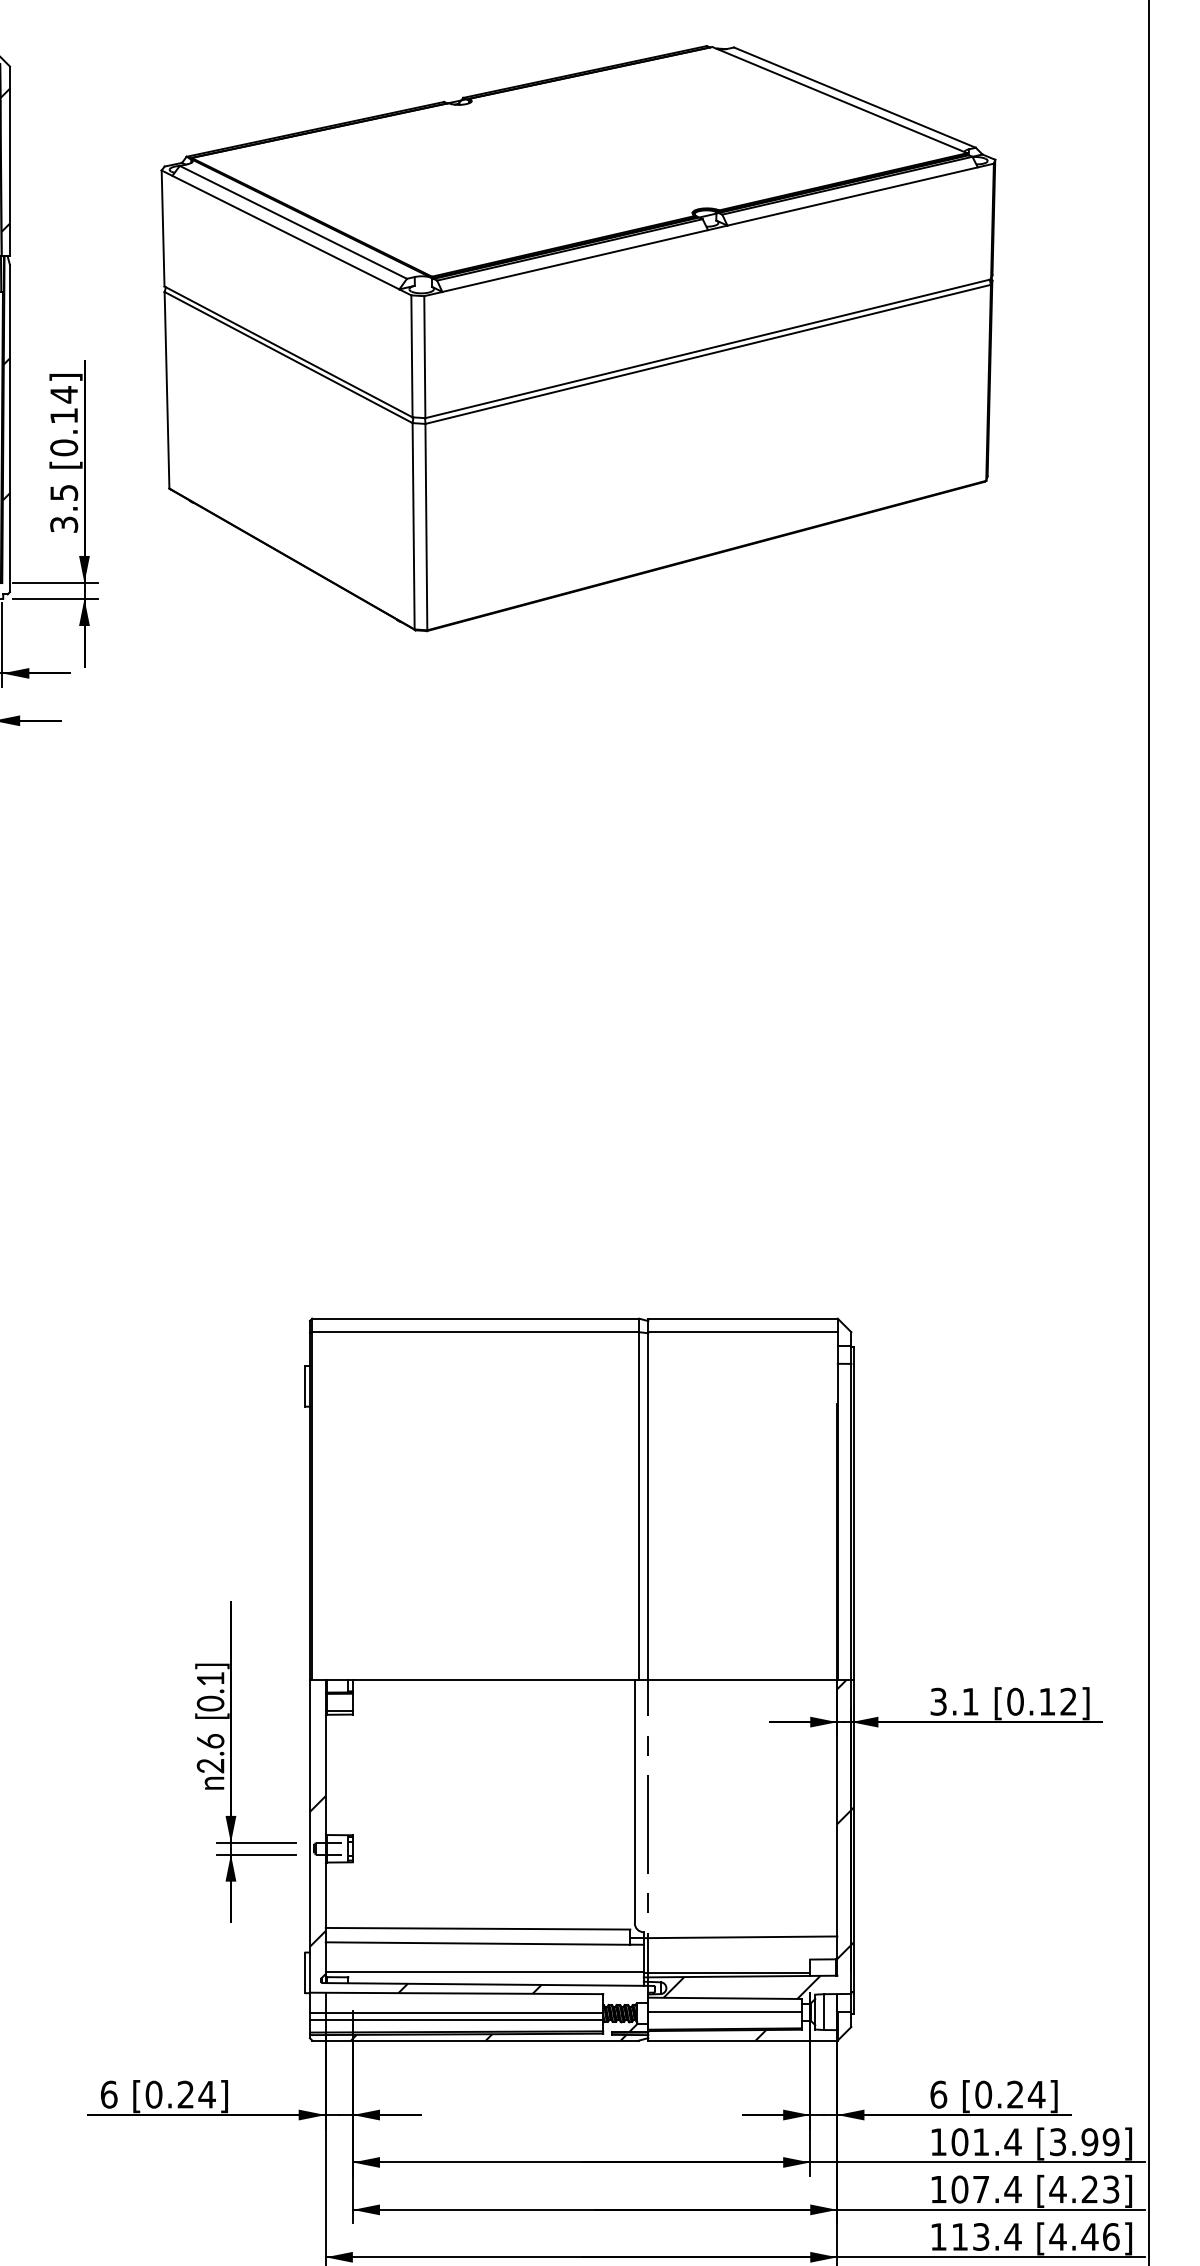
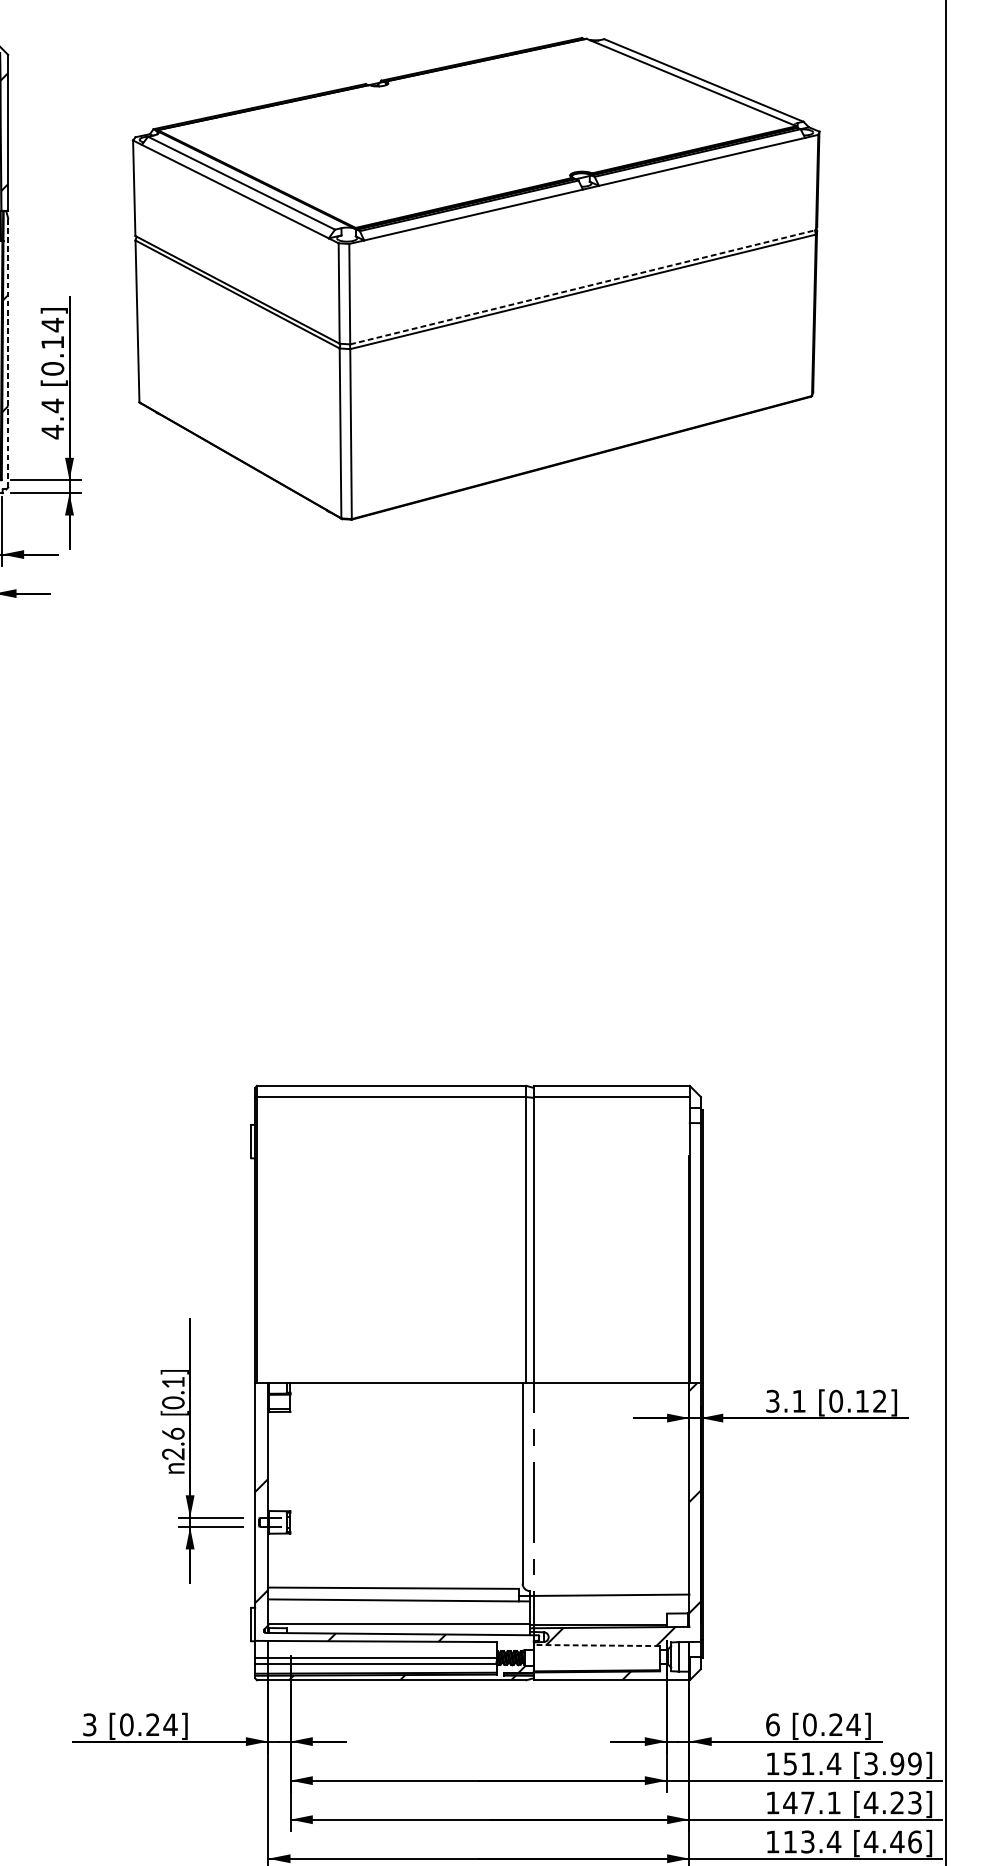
line: (708, 348) -> (583, 287), solid -> dashed
line: (9, 428) -> (7, 352), solid -> dashed
text: (64, 508) -> (53, 418), 3.5 -> 4.4
line: (725, 1998) -> (597, 1645), solid -> dashed
line: (724, 2012) -> (596, 1657), removed
text: (108, 2094) -> (89, 1724), 6 -> 3
text: (959, 2142) -> (790, 1764), 101.4 -> 151.4
text: (986, 2189) -> (812, 1802), 107.4 -> 147.1

